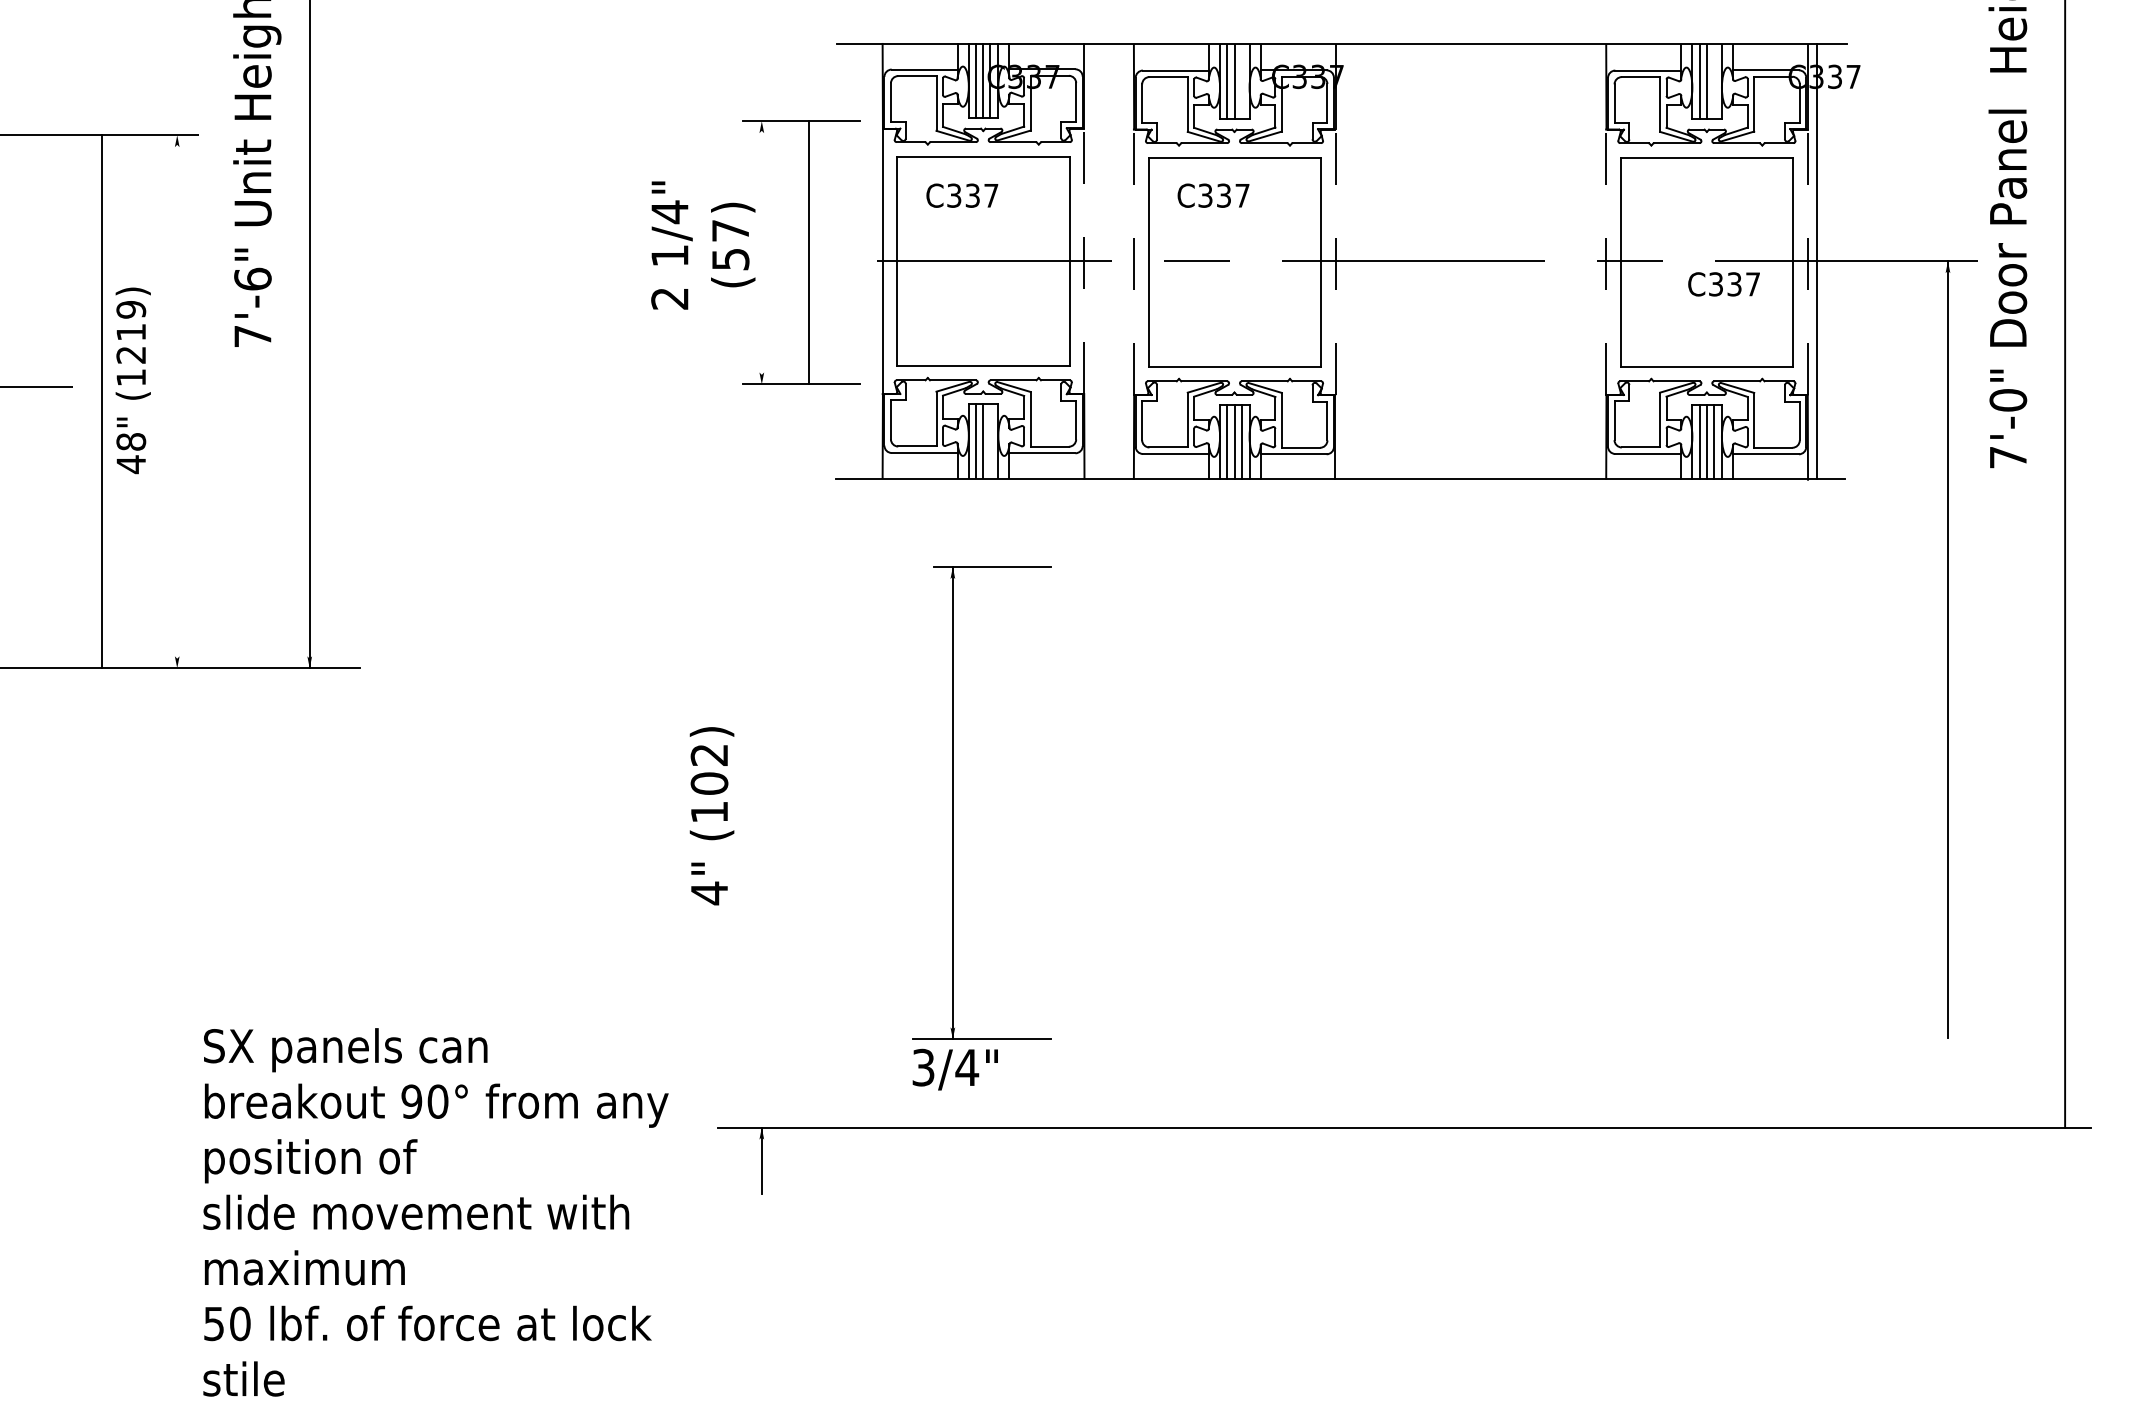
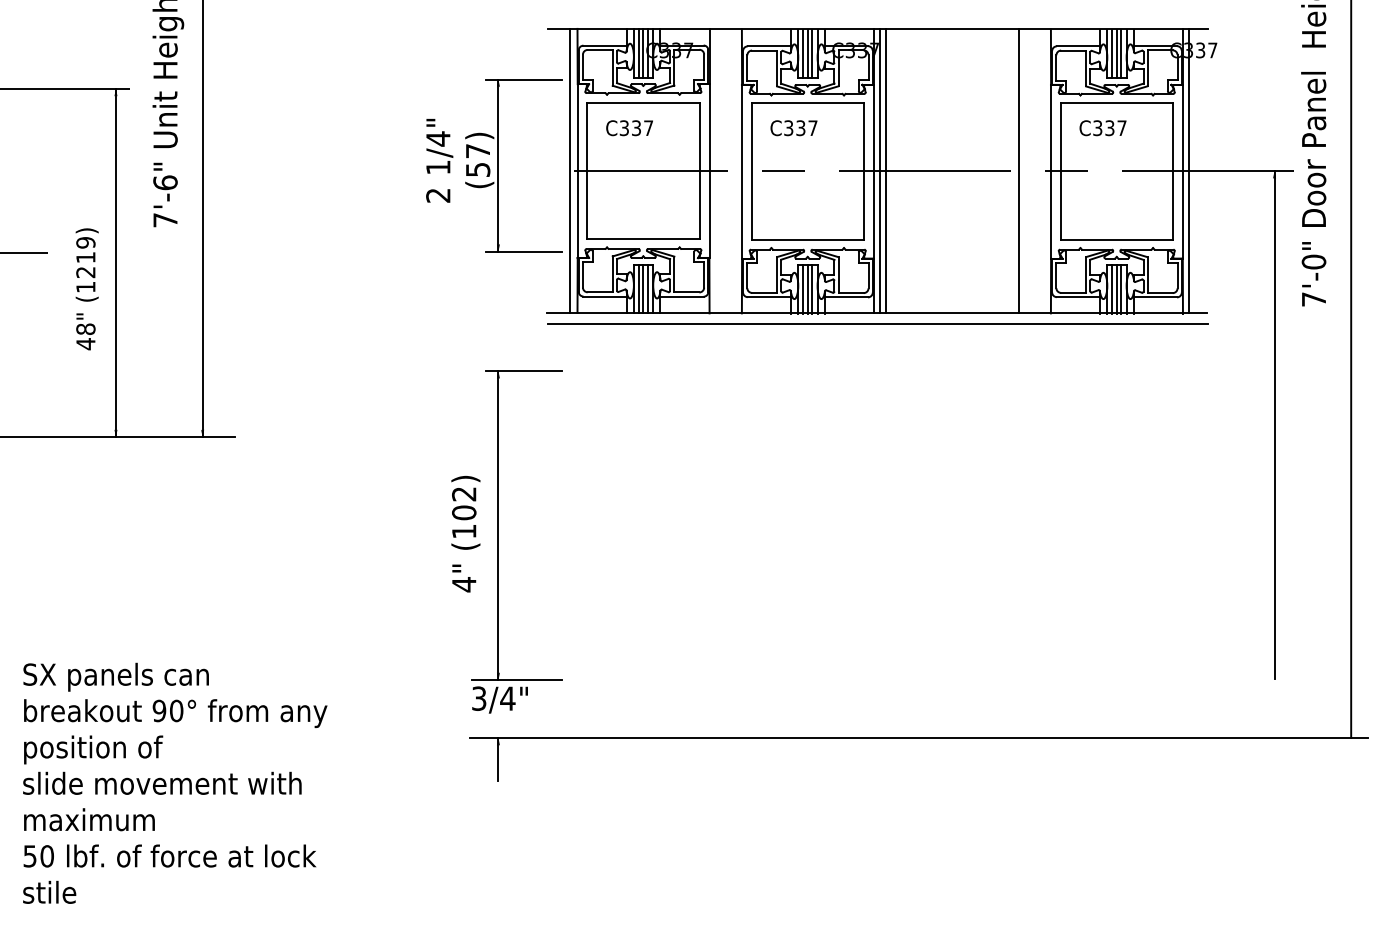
line: (1241, 81) -> (812, 53), added
line: (1714, 81) -> (1121, 53), added
line: (809, 252) -> (498, 165), moved
line: (871, 260) -> (570, 170), added
line: (1345, 260) -> (880, 170), added
line: (1354, 260) -> (886, 170), added
line: (1556, 260) -> (1018, 170), added
line: (1084, 261) -> (709, 171), dashed -> solid
line: (1134, 261) -> (742, 171), dashed -> solid
line: (1335, 261) -> (873, 171), dashed -> solid
line: (1607, 261) -> (1051, 171), dashed -> solid
line: (1807, 261) -> (1182, 171), dashed -> solid
text: (1723, 284) -> (1102, 128), moved
text: (132, 381) -> (86, 289), moved
line: (101, 400) -> (115, 262), moved
line: (991, 440) -> (648, 288), added
line: (1341, 495) -> (877, 324), added
part: (952, 827) -> (498, 541), moved
text: (436, 1211) -> (175, 782), moved

